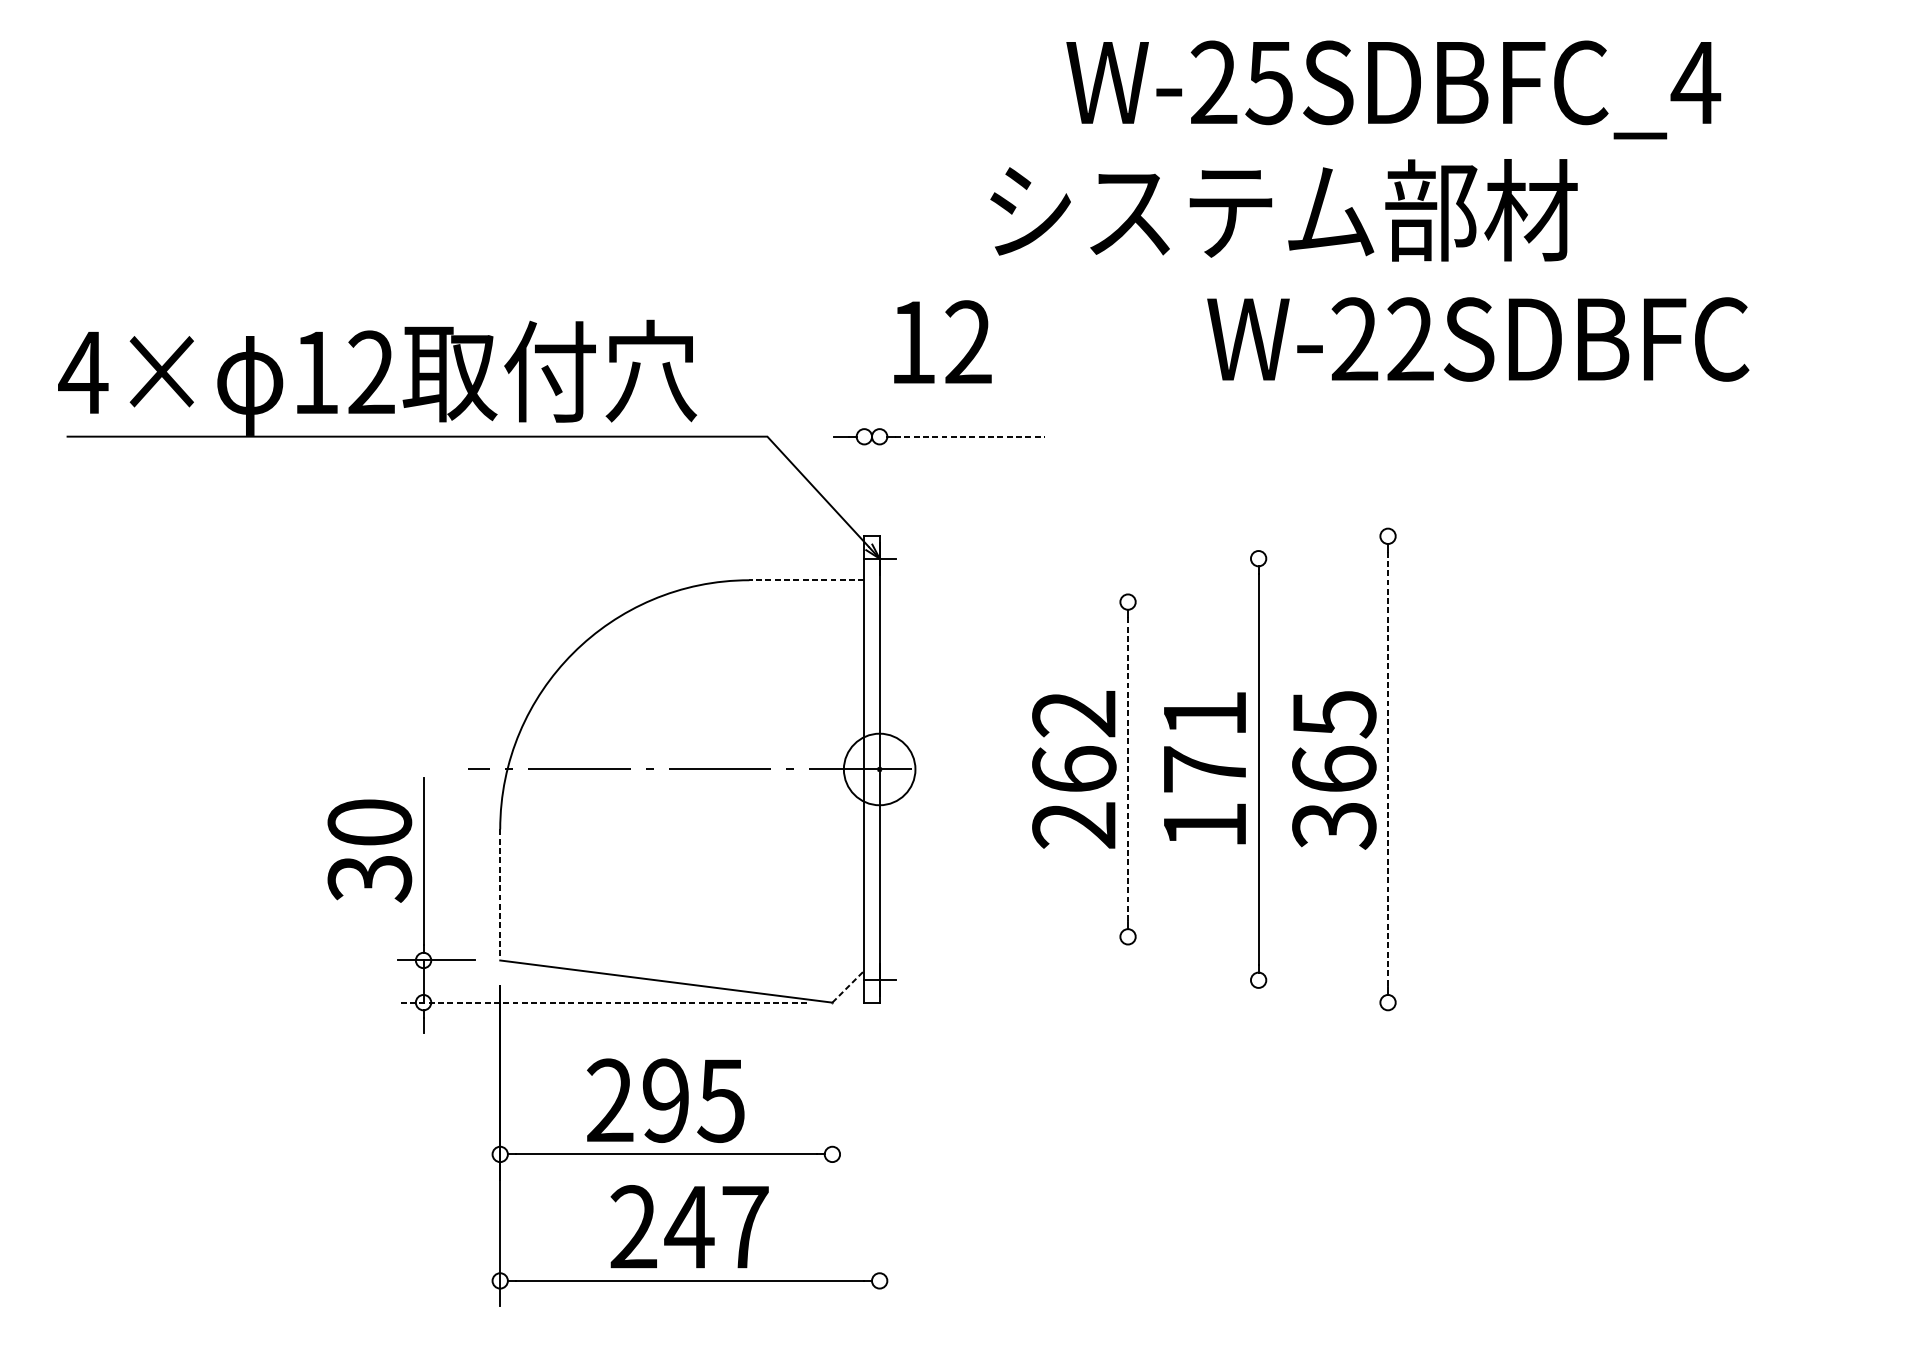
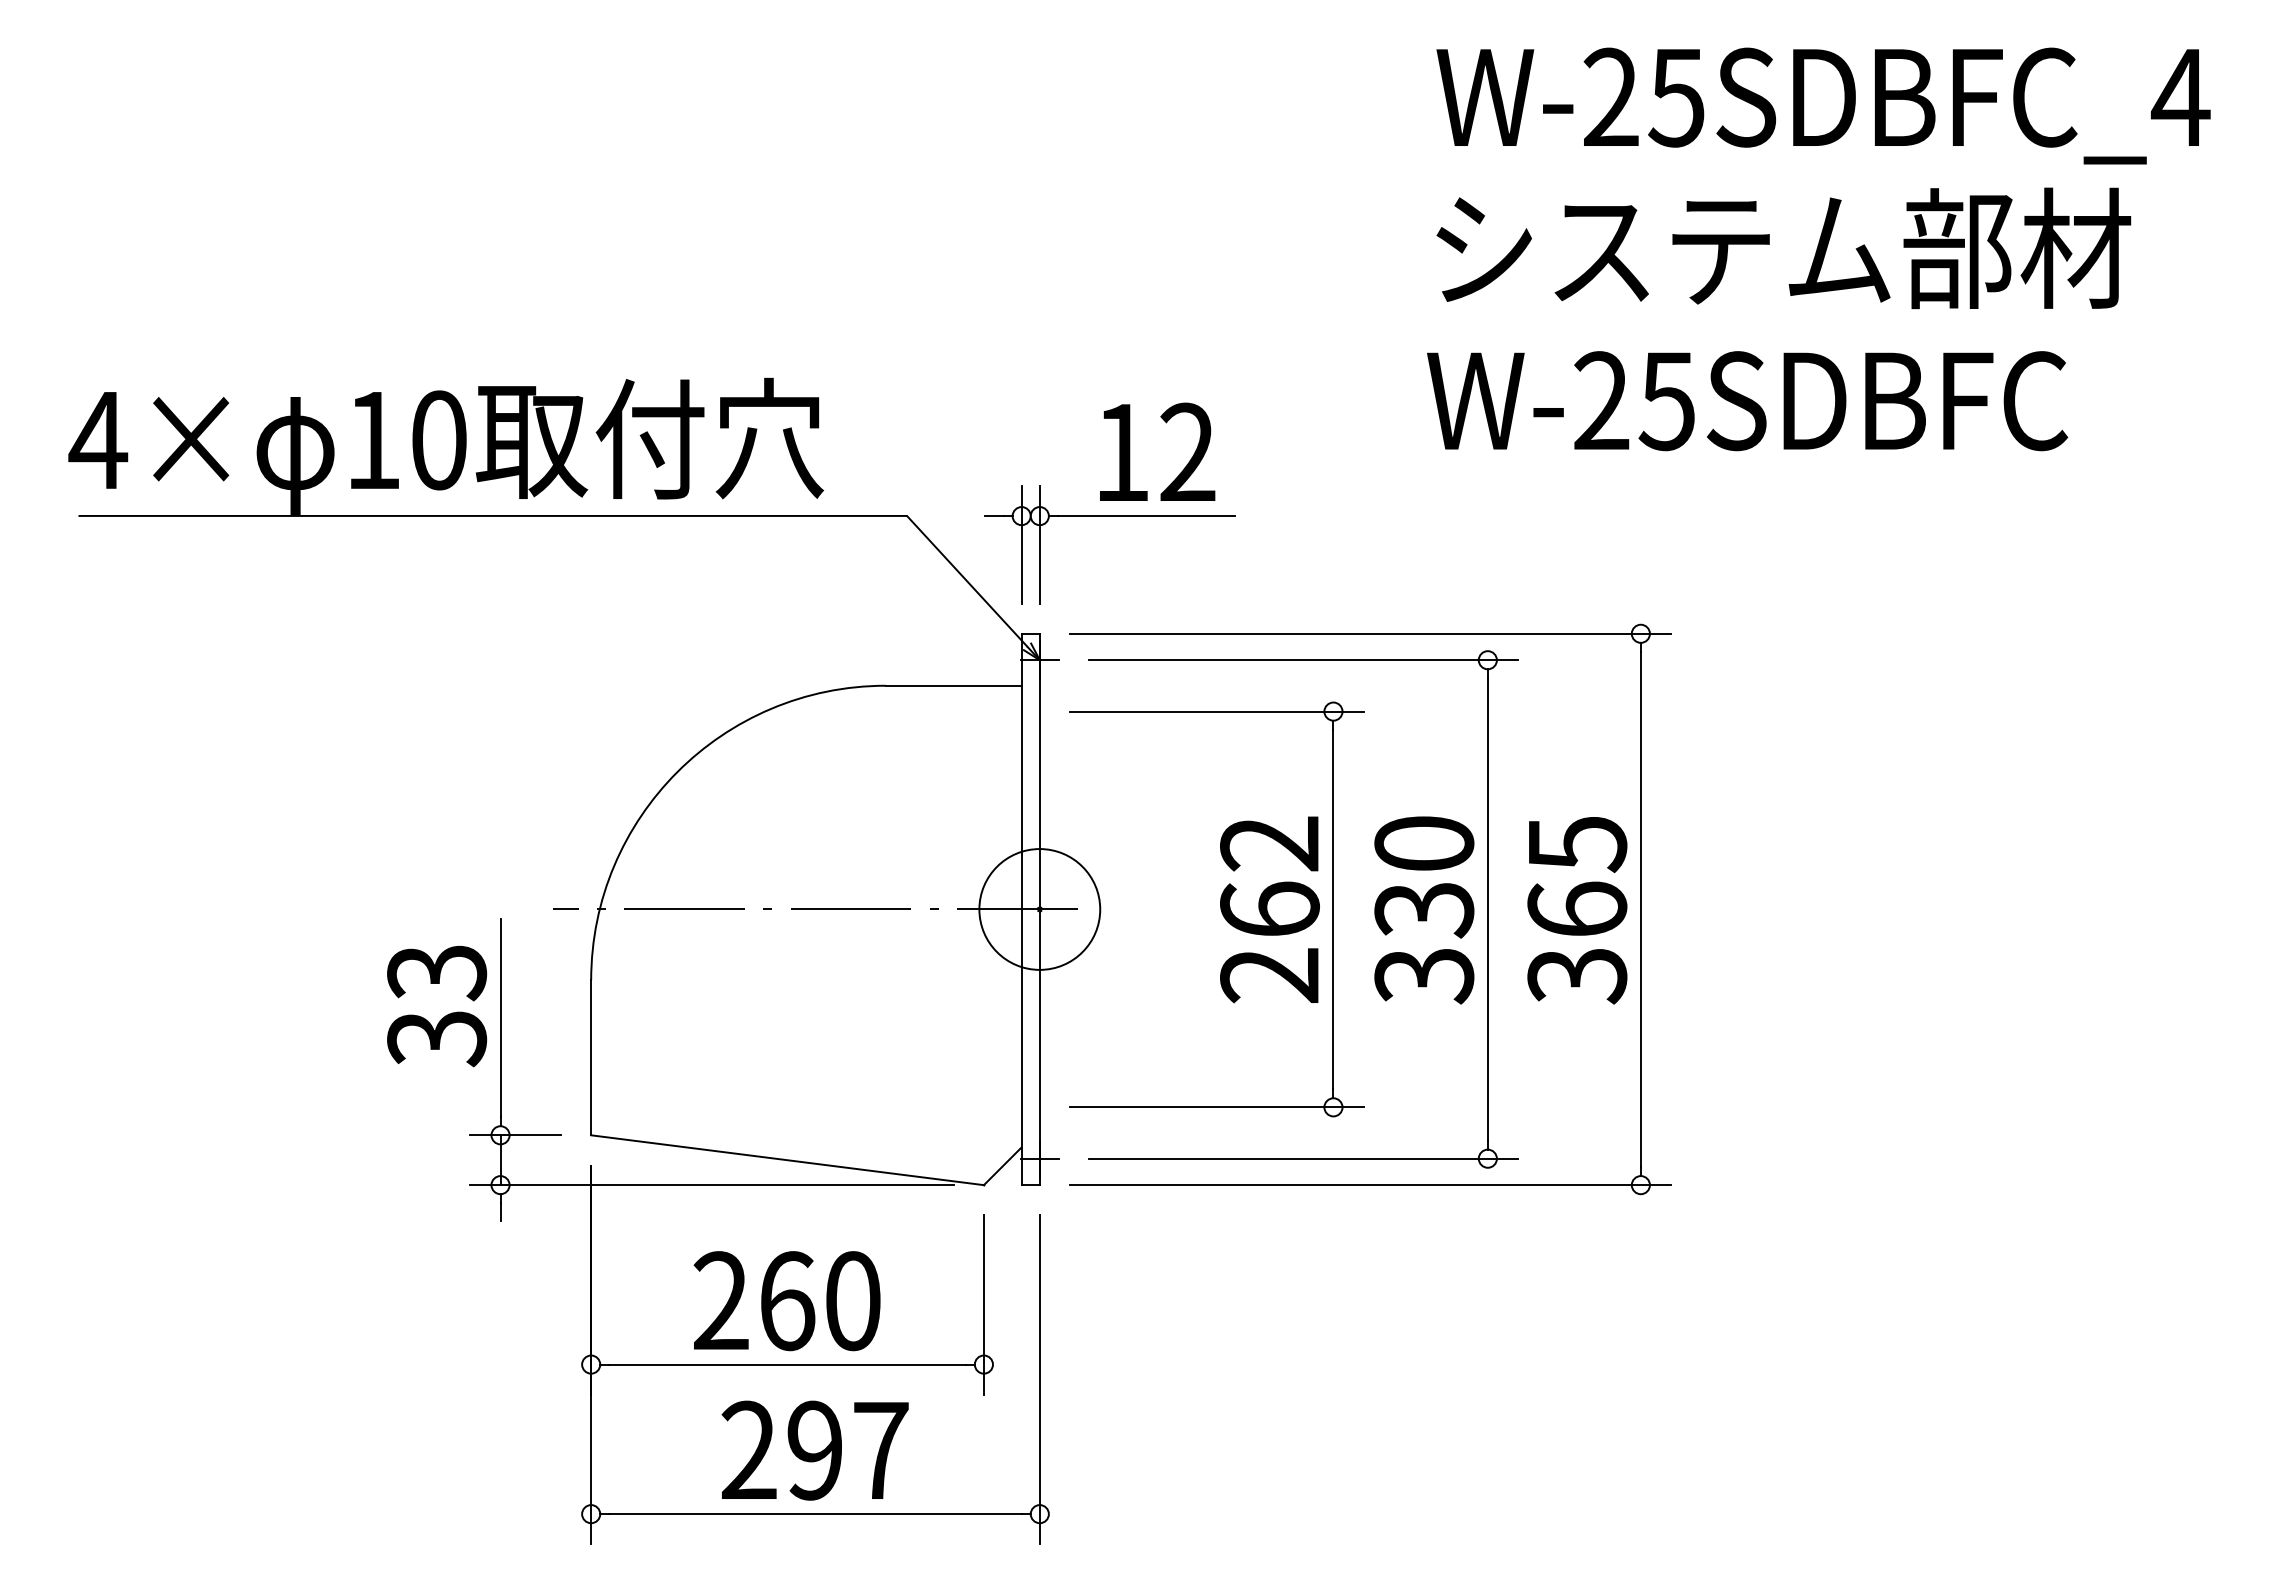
text: (1393, 89) -> (1823, 105), moved
text: (1283, 210) -> (1783, 248), moved
text: (1409, 339) -> (1666, 401), W-22SDBFC -> W-25SDBFC
text: (942, 341) -> (1157, 451), moved
text: (371, 372) -> (438, 440), 12 -> 10
line: (969, 437) -> (1146, 516), dashed -> solid
line: (864, 460) -> (1021, 544), added
line: (879, 460) -> (1039, 544), added
line: (1159, 536) -> (1370, 633), added
line: (1102, 558) -> (1303, 660), added
line: (806, 580) -> (953, 685), dashed -> solid
line: (1029, 602) -> (1216, 711), added
circle: (879, 769) -> (1039, 909), size x1.43
line: (1128, 769) -> (1333, 909), dashed -> solid
line: (1387, 769) -> (1640, 909), dashed -> solid
text: (1205, 770) -> (1424, 910), 171 -> 330
text: (370, 823) -> (437, 973), 30 -> 33
line: (500, 895) -> (591, 1058), dashed -> solid
line: (1029, 936) -> (1216, 1107), added
line: (1102, 980) -> (1303, 1158), added
line: (848, 986) -> (1002, 1166), dashed -> solid
line: (602, 1002) -> (712, 1185), dashed -> solid
line: (1159, 1002) -> (1370, 1185), added
text: (693, 1101) -> (819, 1301), 295 -> 260
line: (832, 1103) -> (983, 1304), added
line: (879, 1167) -> (1039, 1379), added
text: (689, 1227) -> (814, 1450), 247 -> 297

